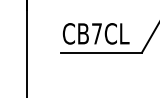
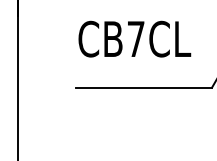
text: (95, 33) -> (133, 38), moved

